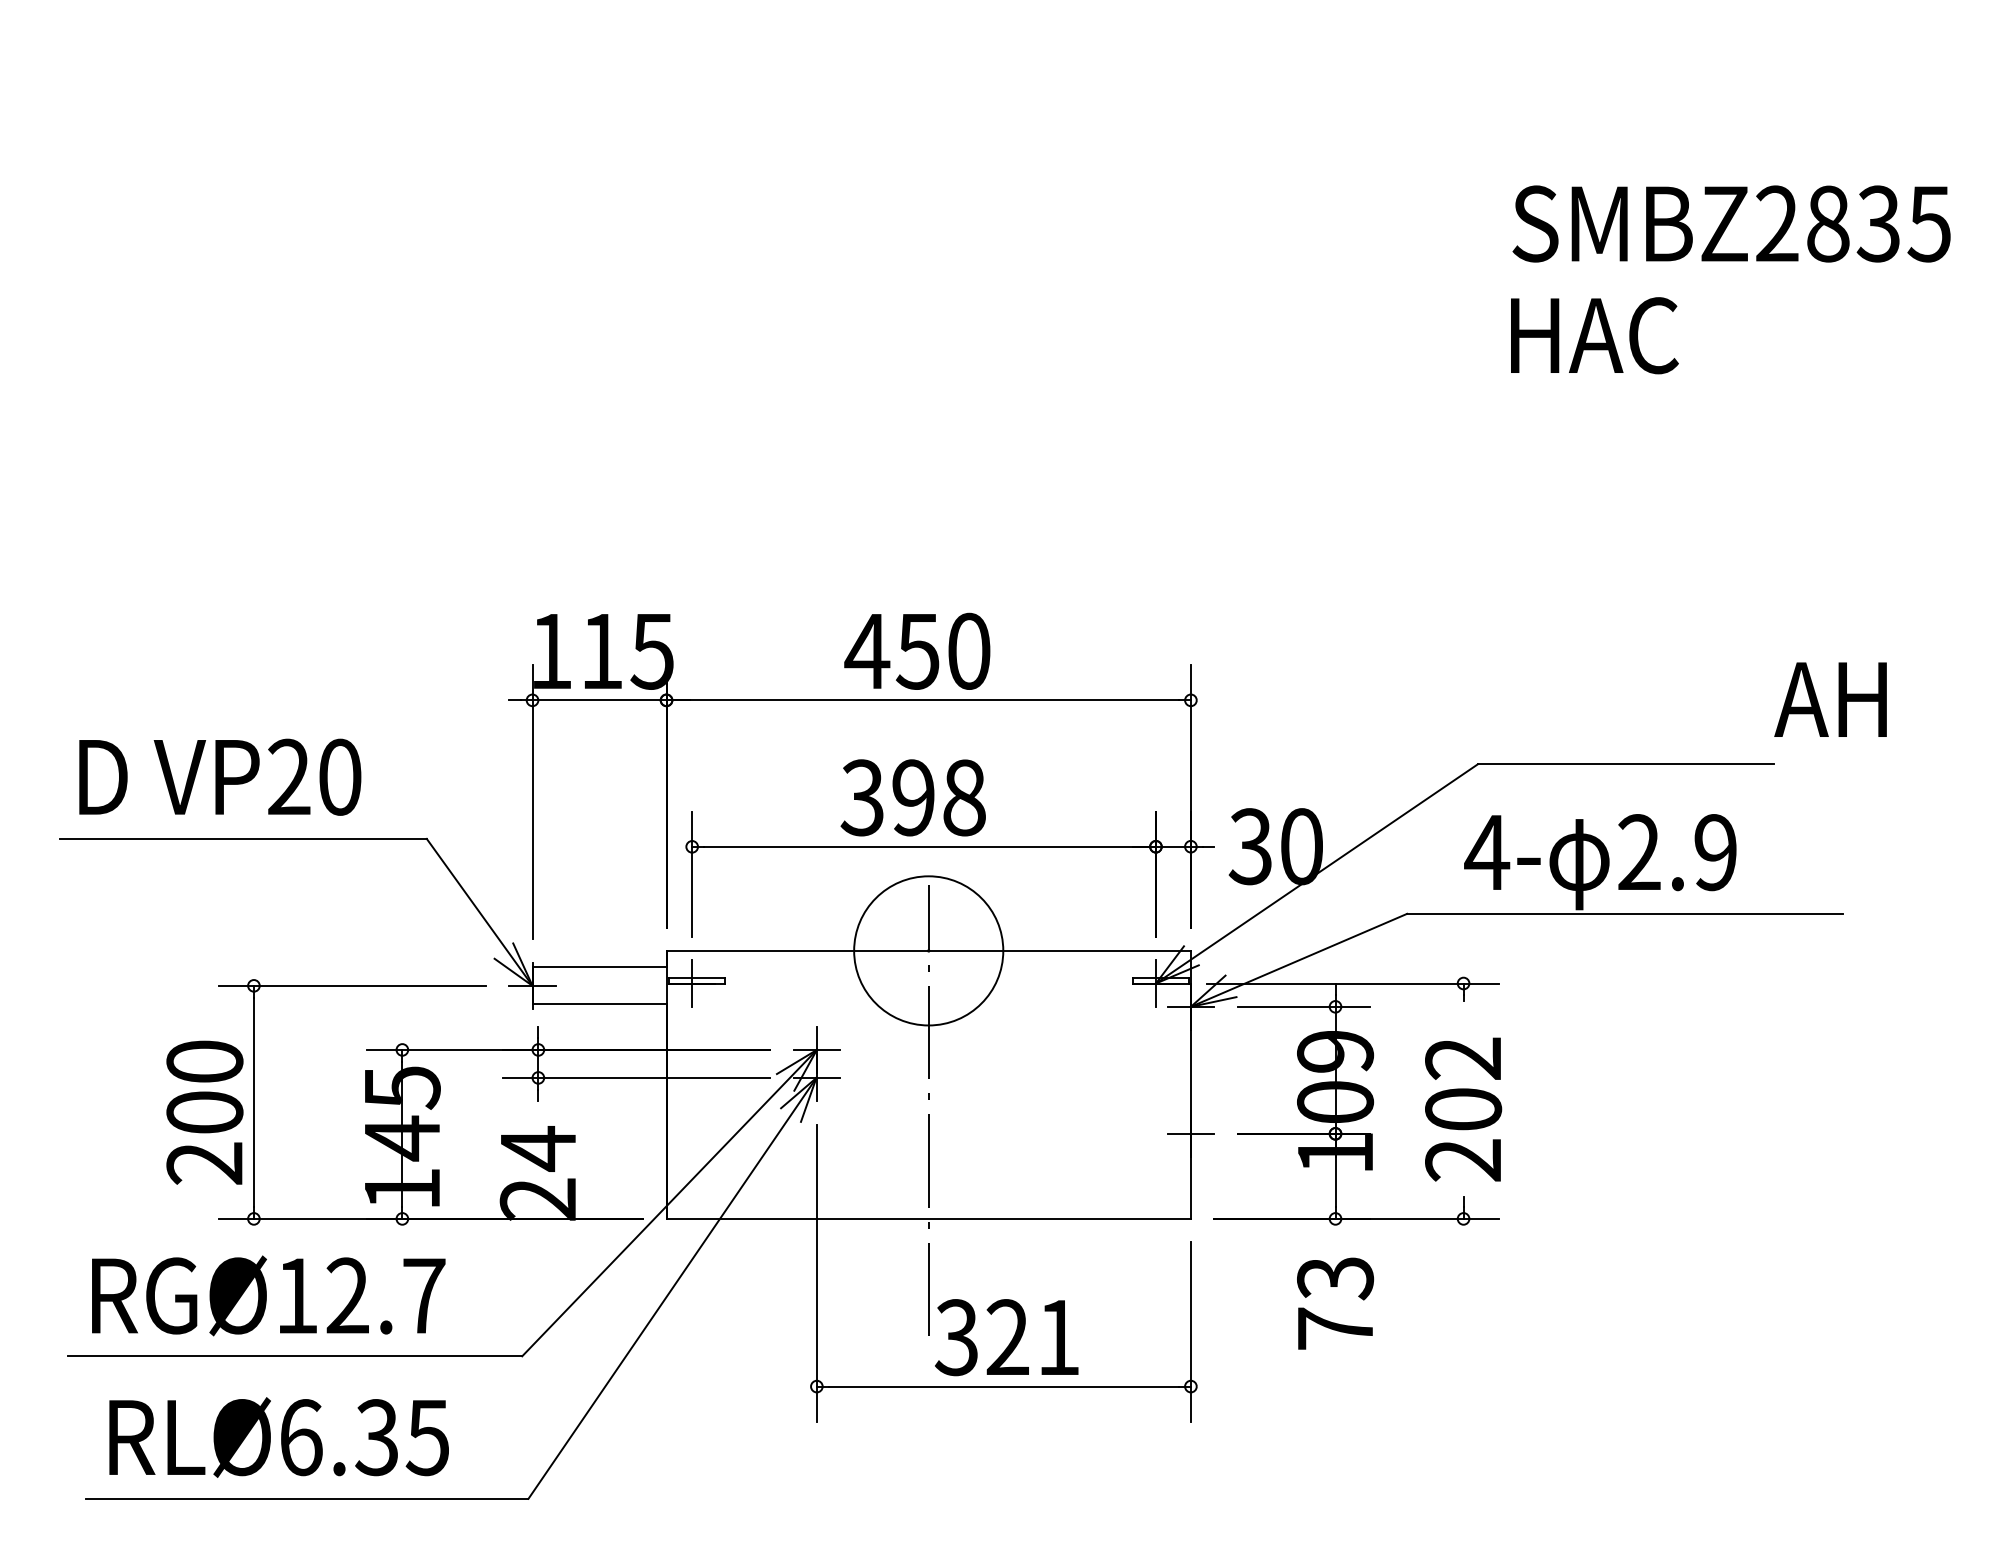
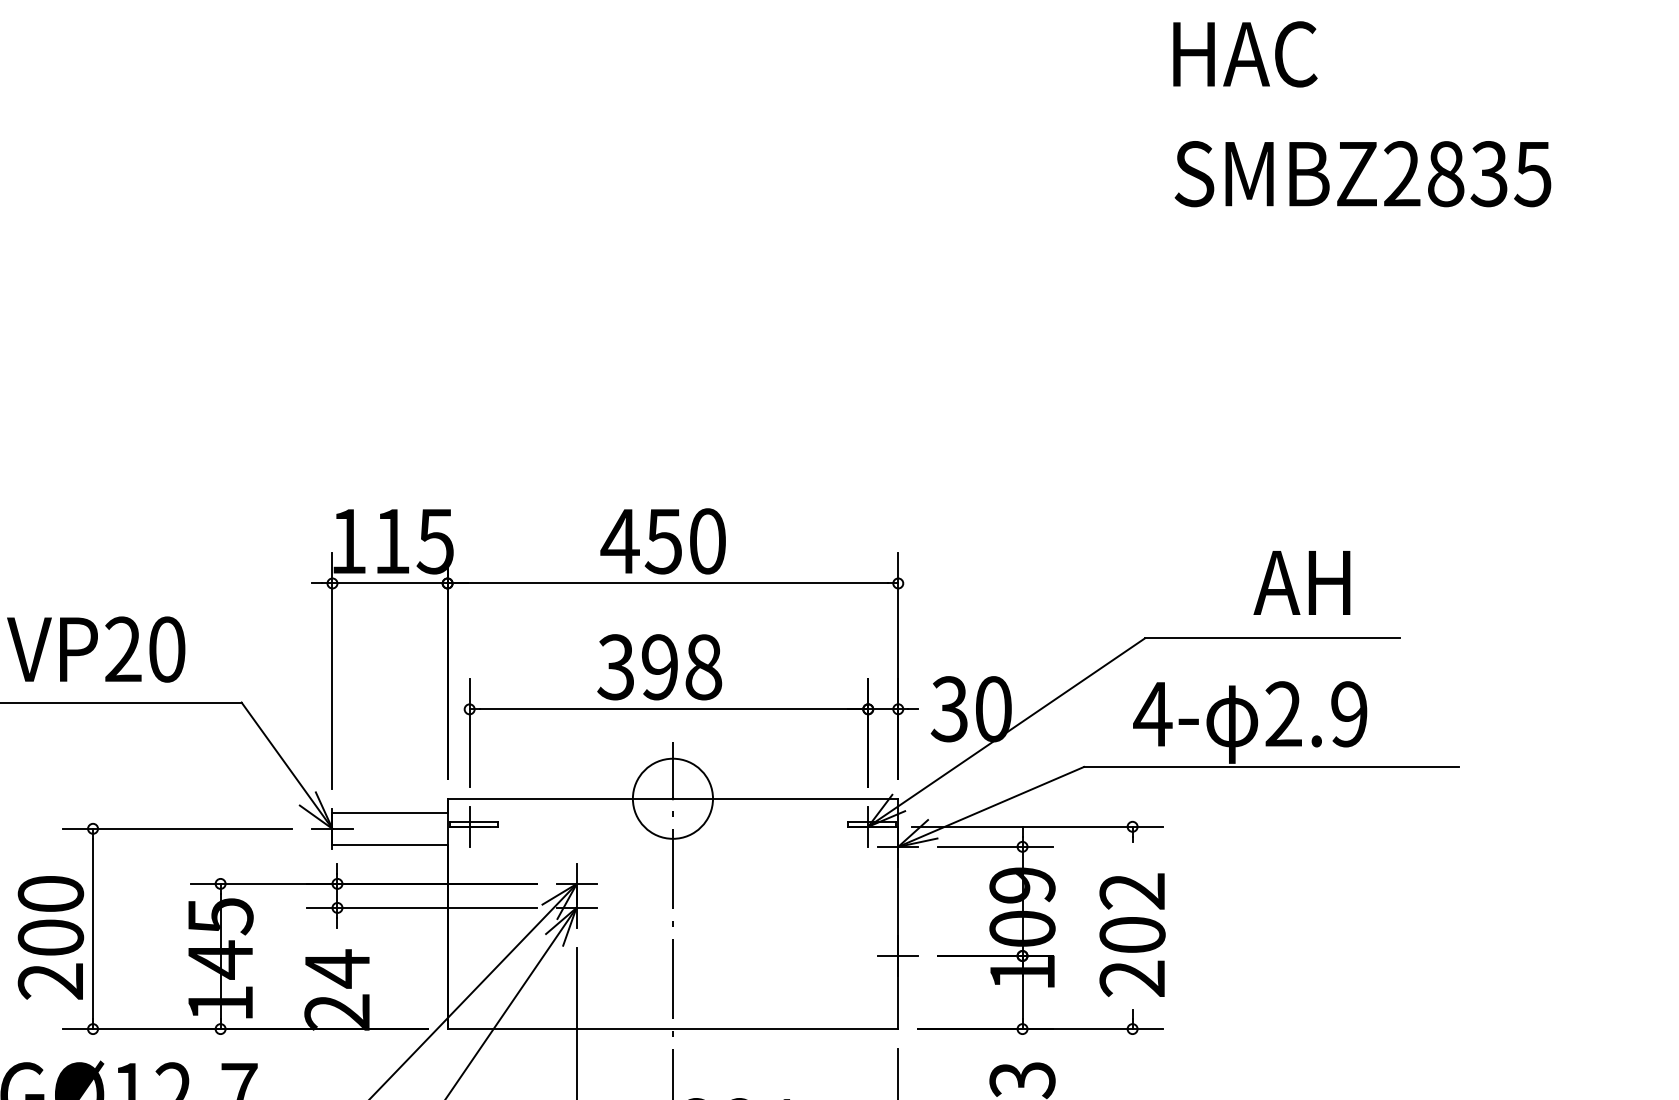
text: (1594, 335) -> (1245, 54), moved
text: (1830, 699) -> (1301, 582), moved
circle: (928, 950) -> (672, 798), size x0.62

